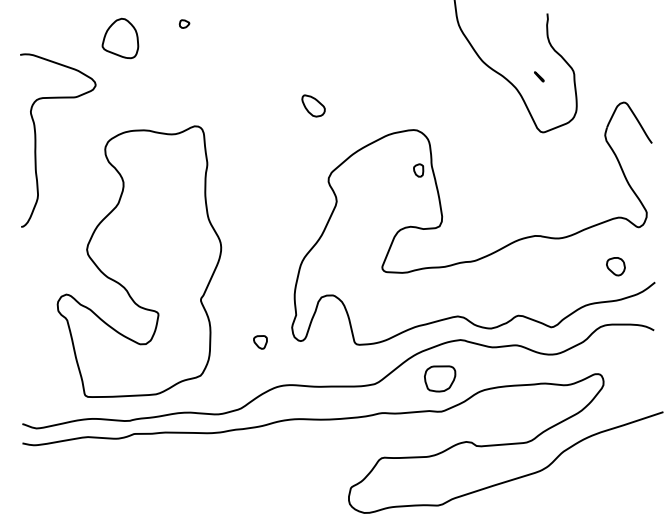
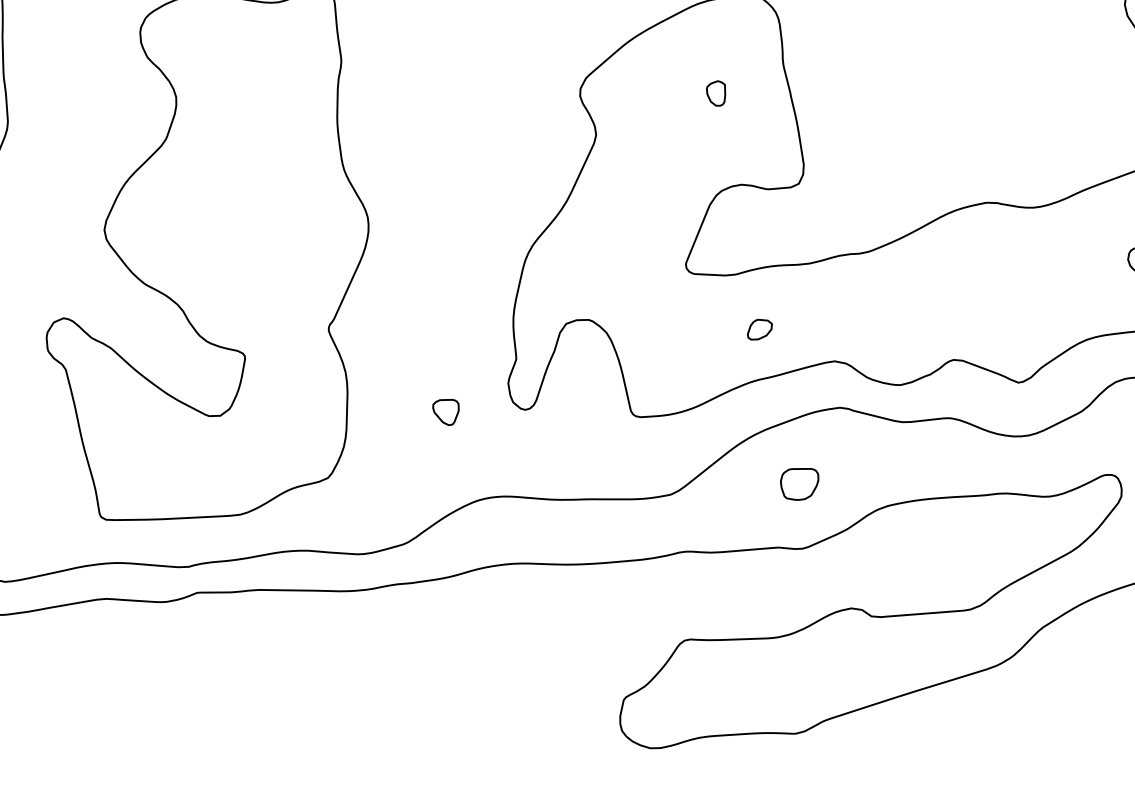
part: (418, 170) -> (715, 93), moved
part: (419, 300) -> (759, 329), added
part: (439, 378) -> (798, 483), size x0.62

